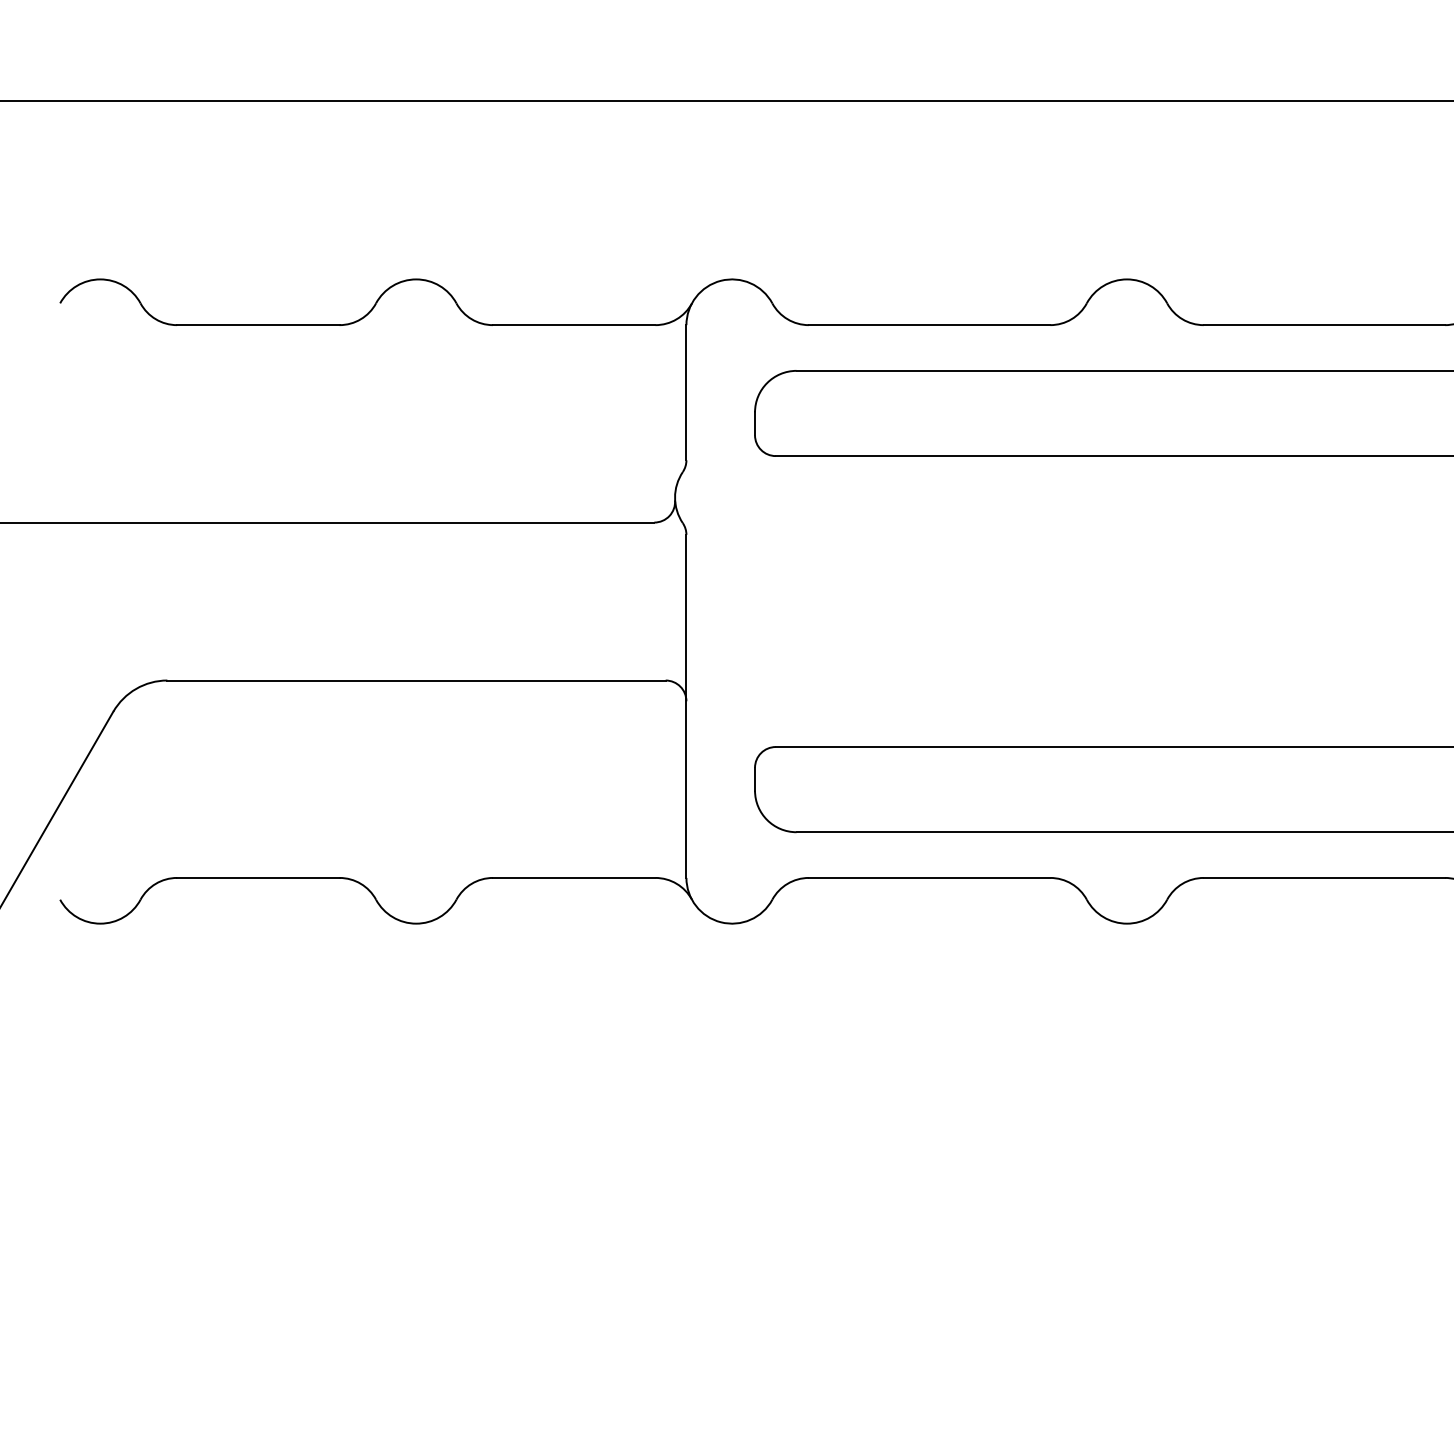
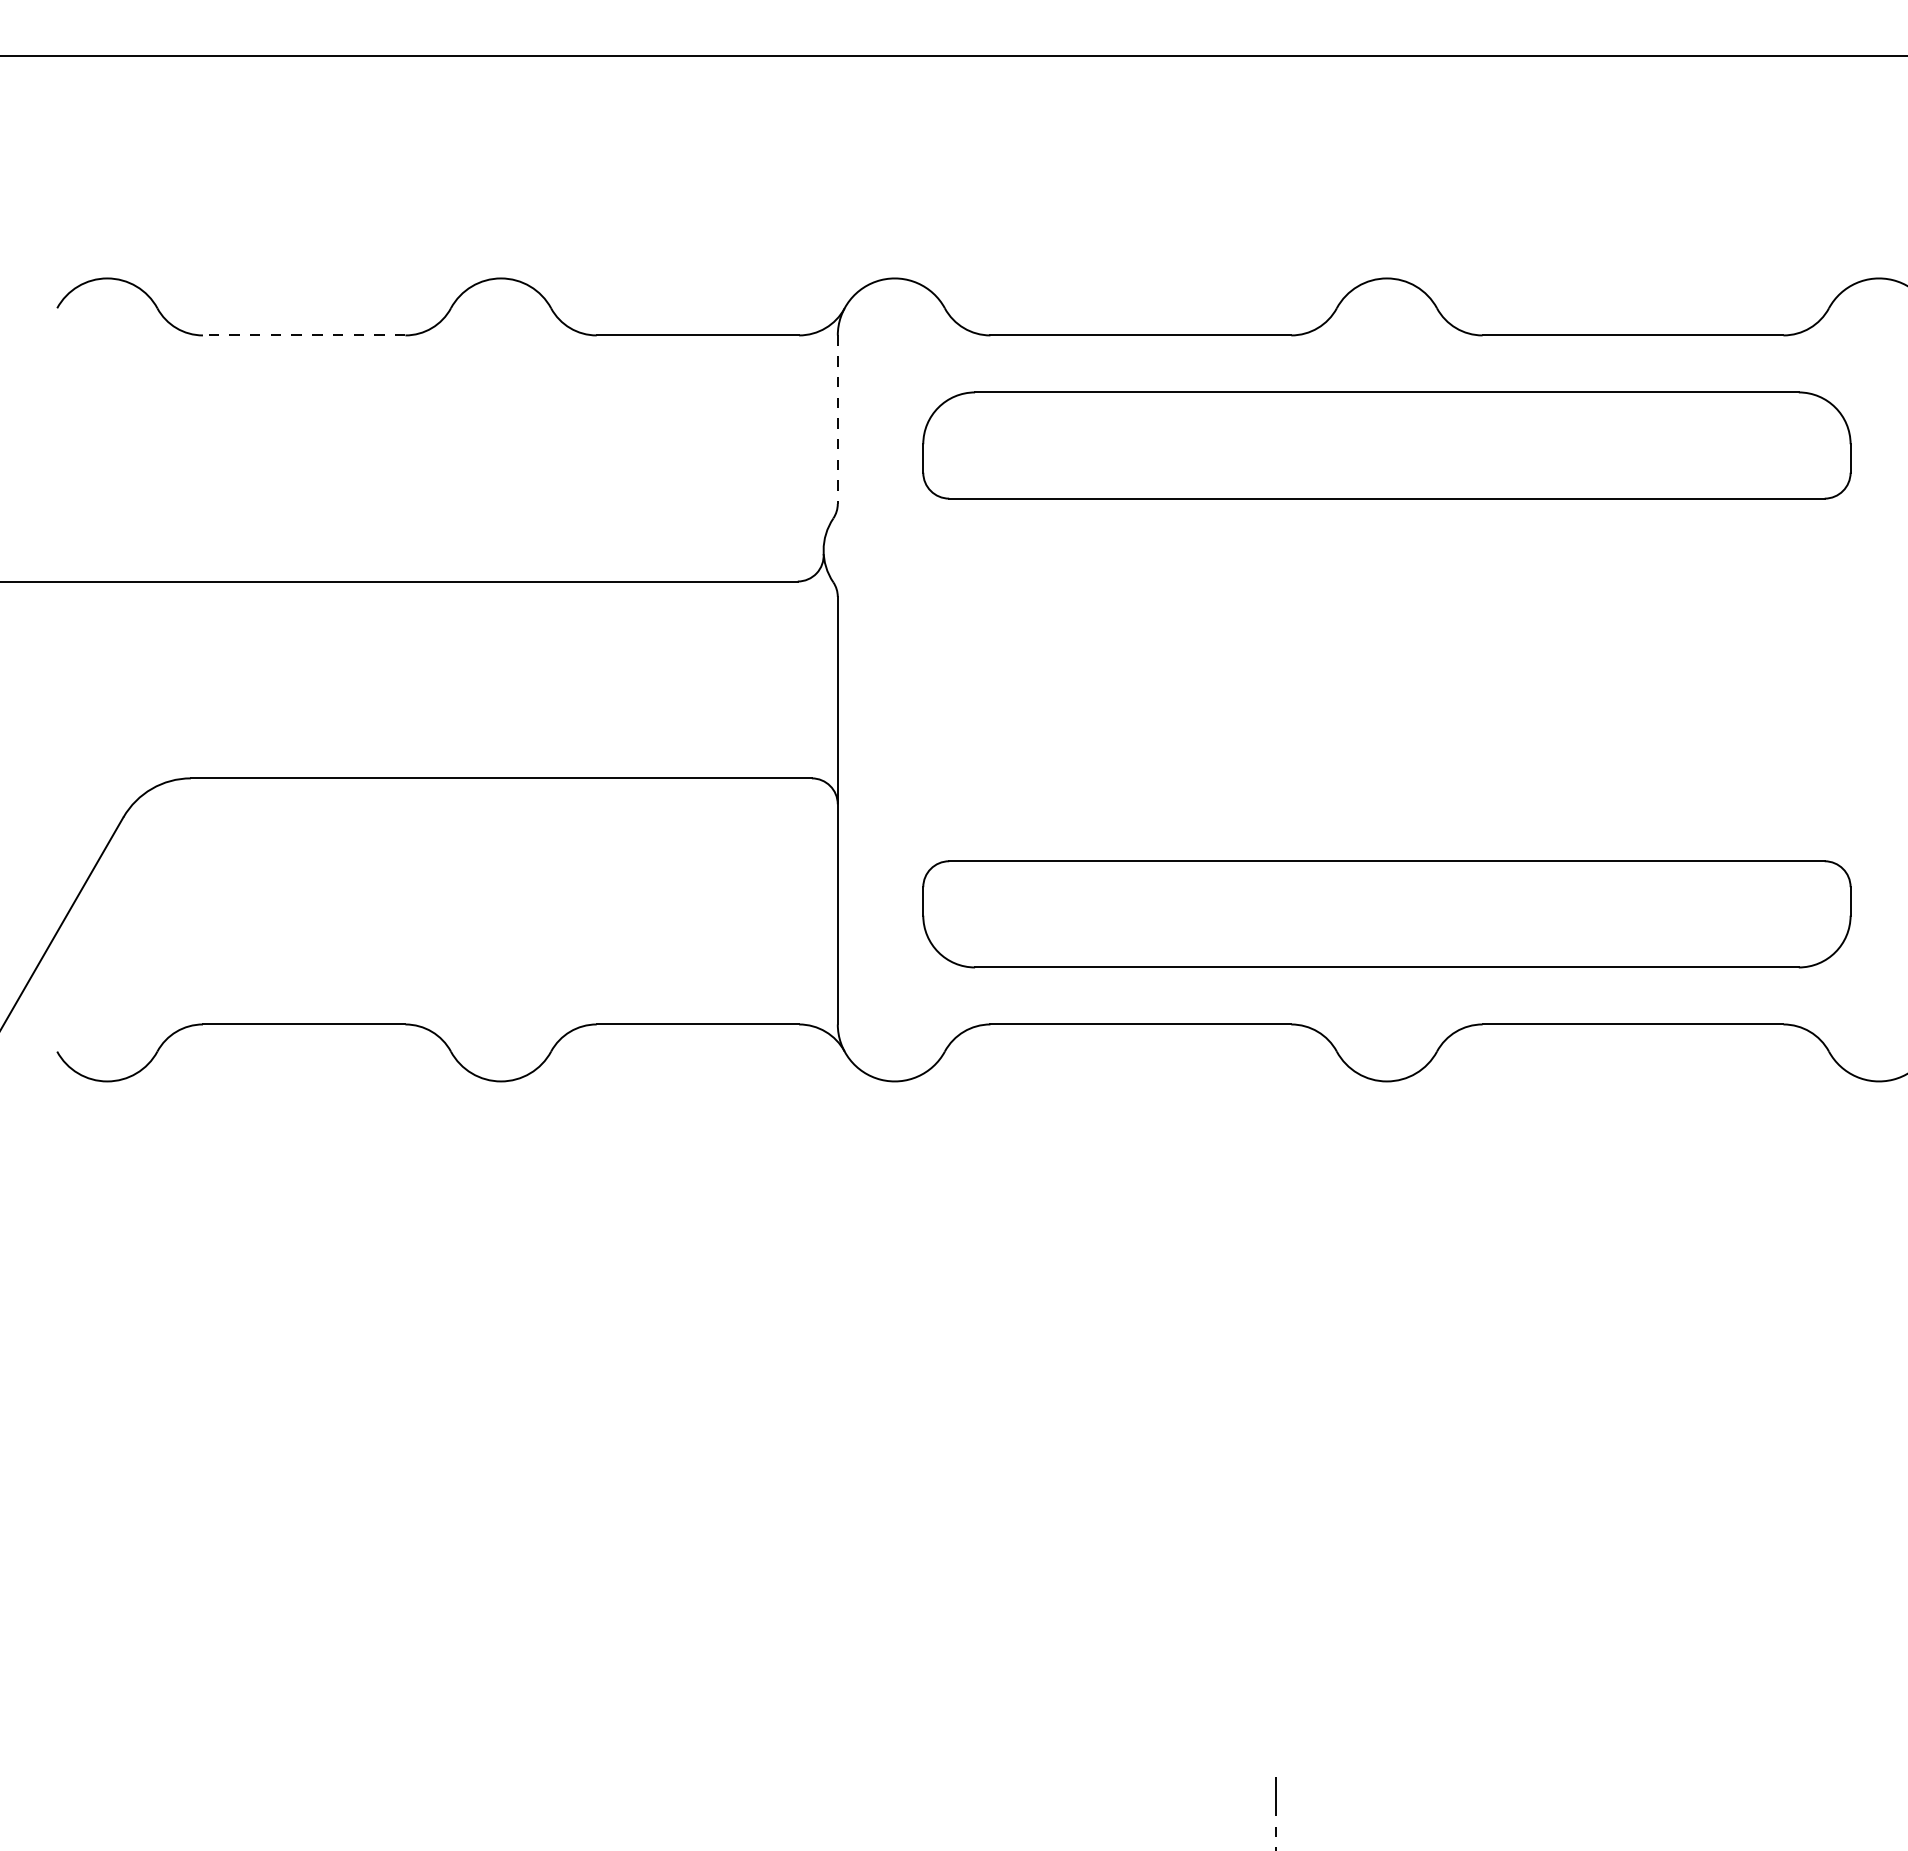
line: (257, 325) -> (303, 335), solid -> dashed
line: (686, 393) -> (837, 420), solid -> dashed

